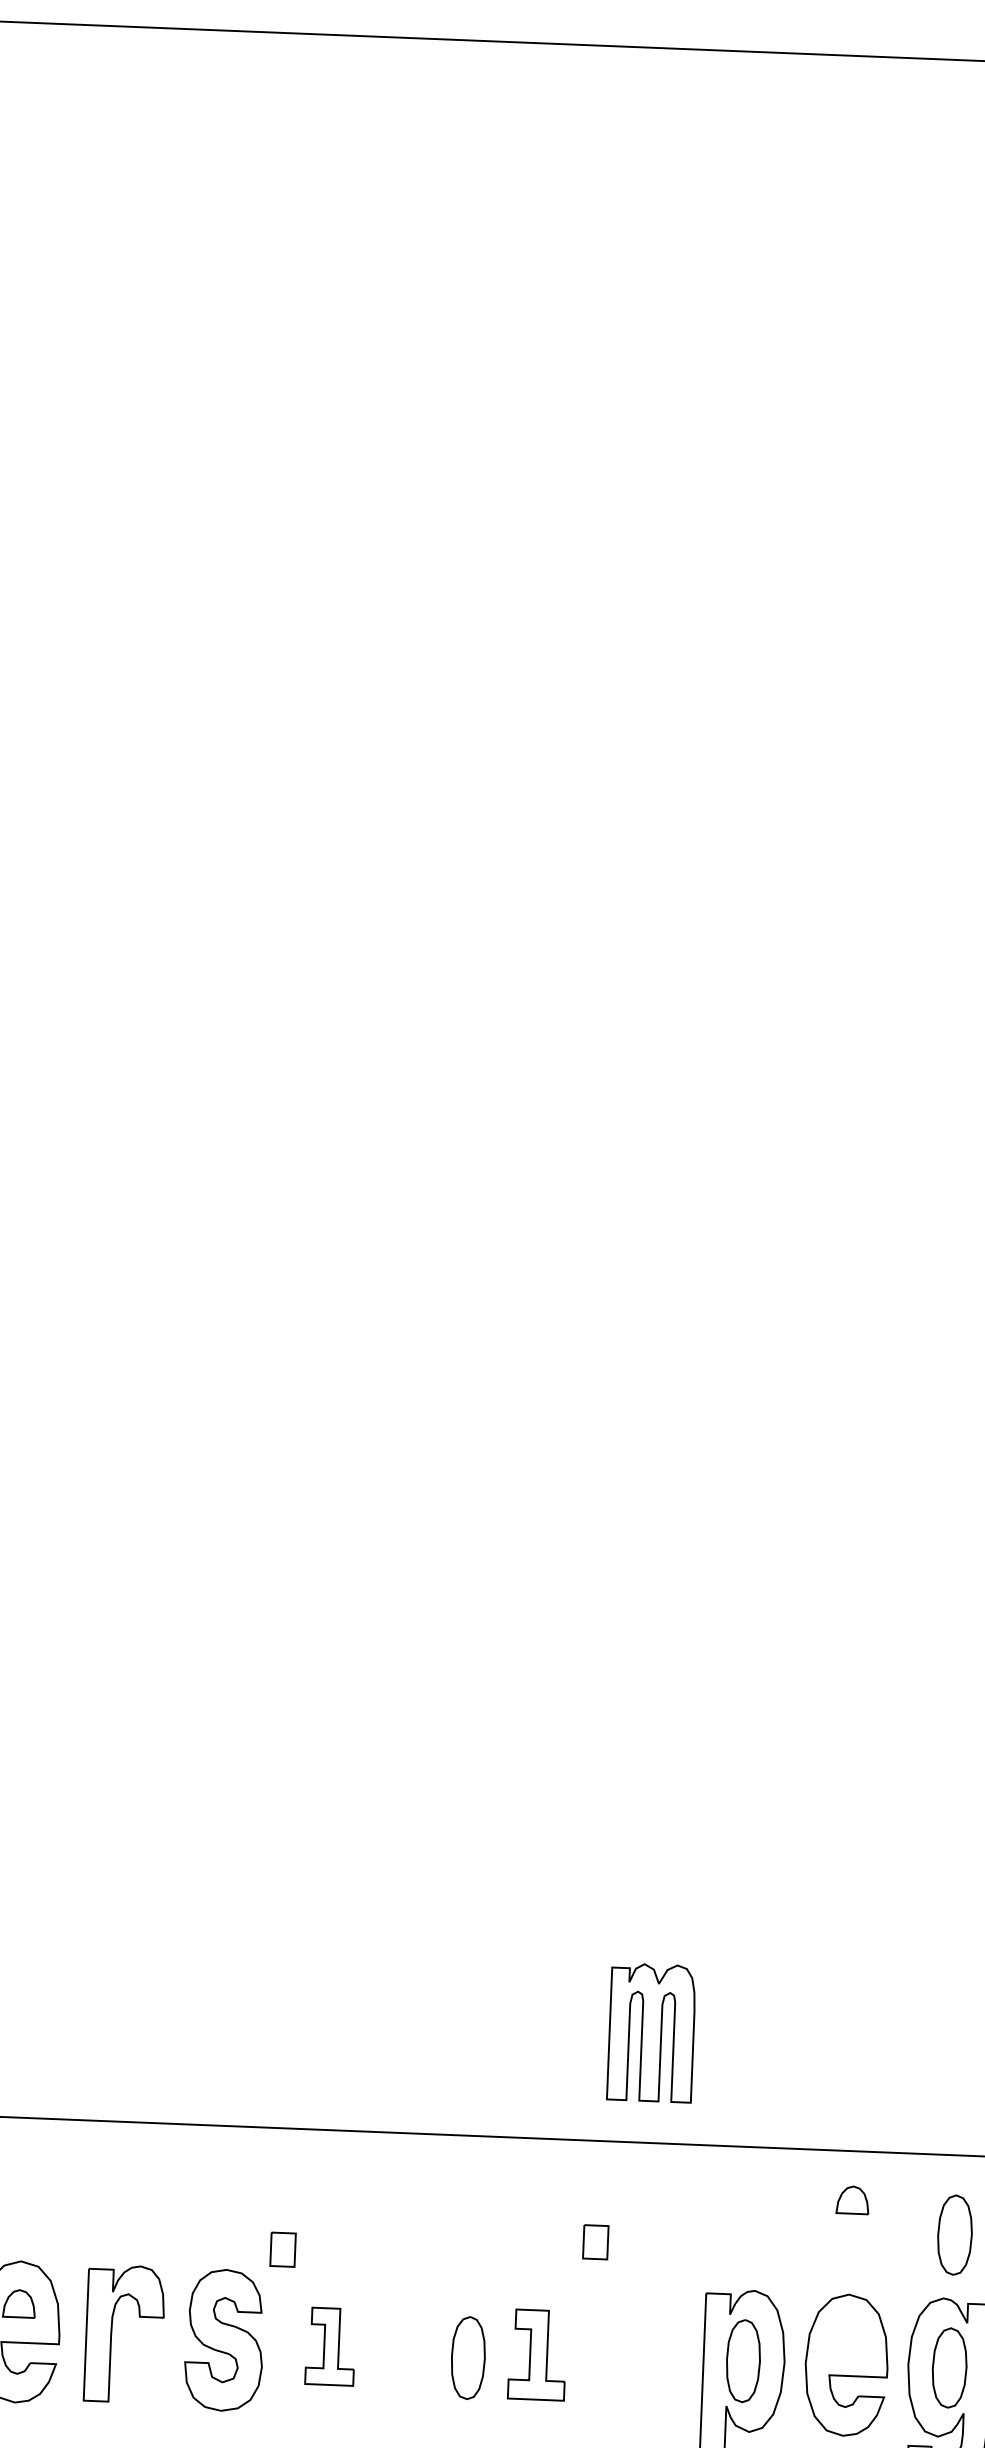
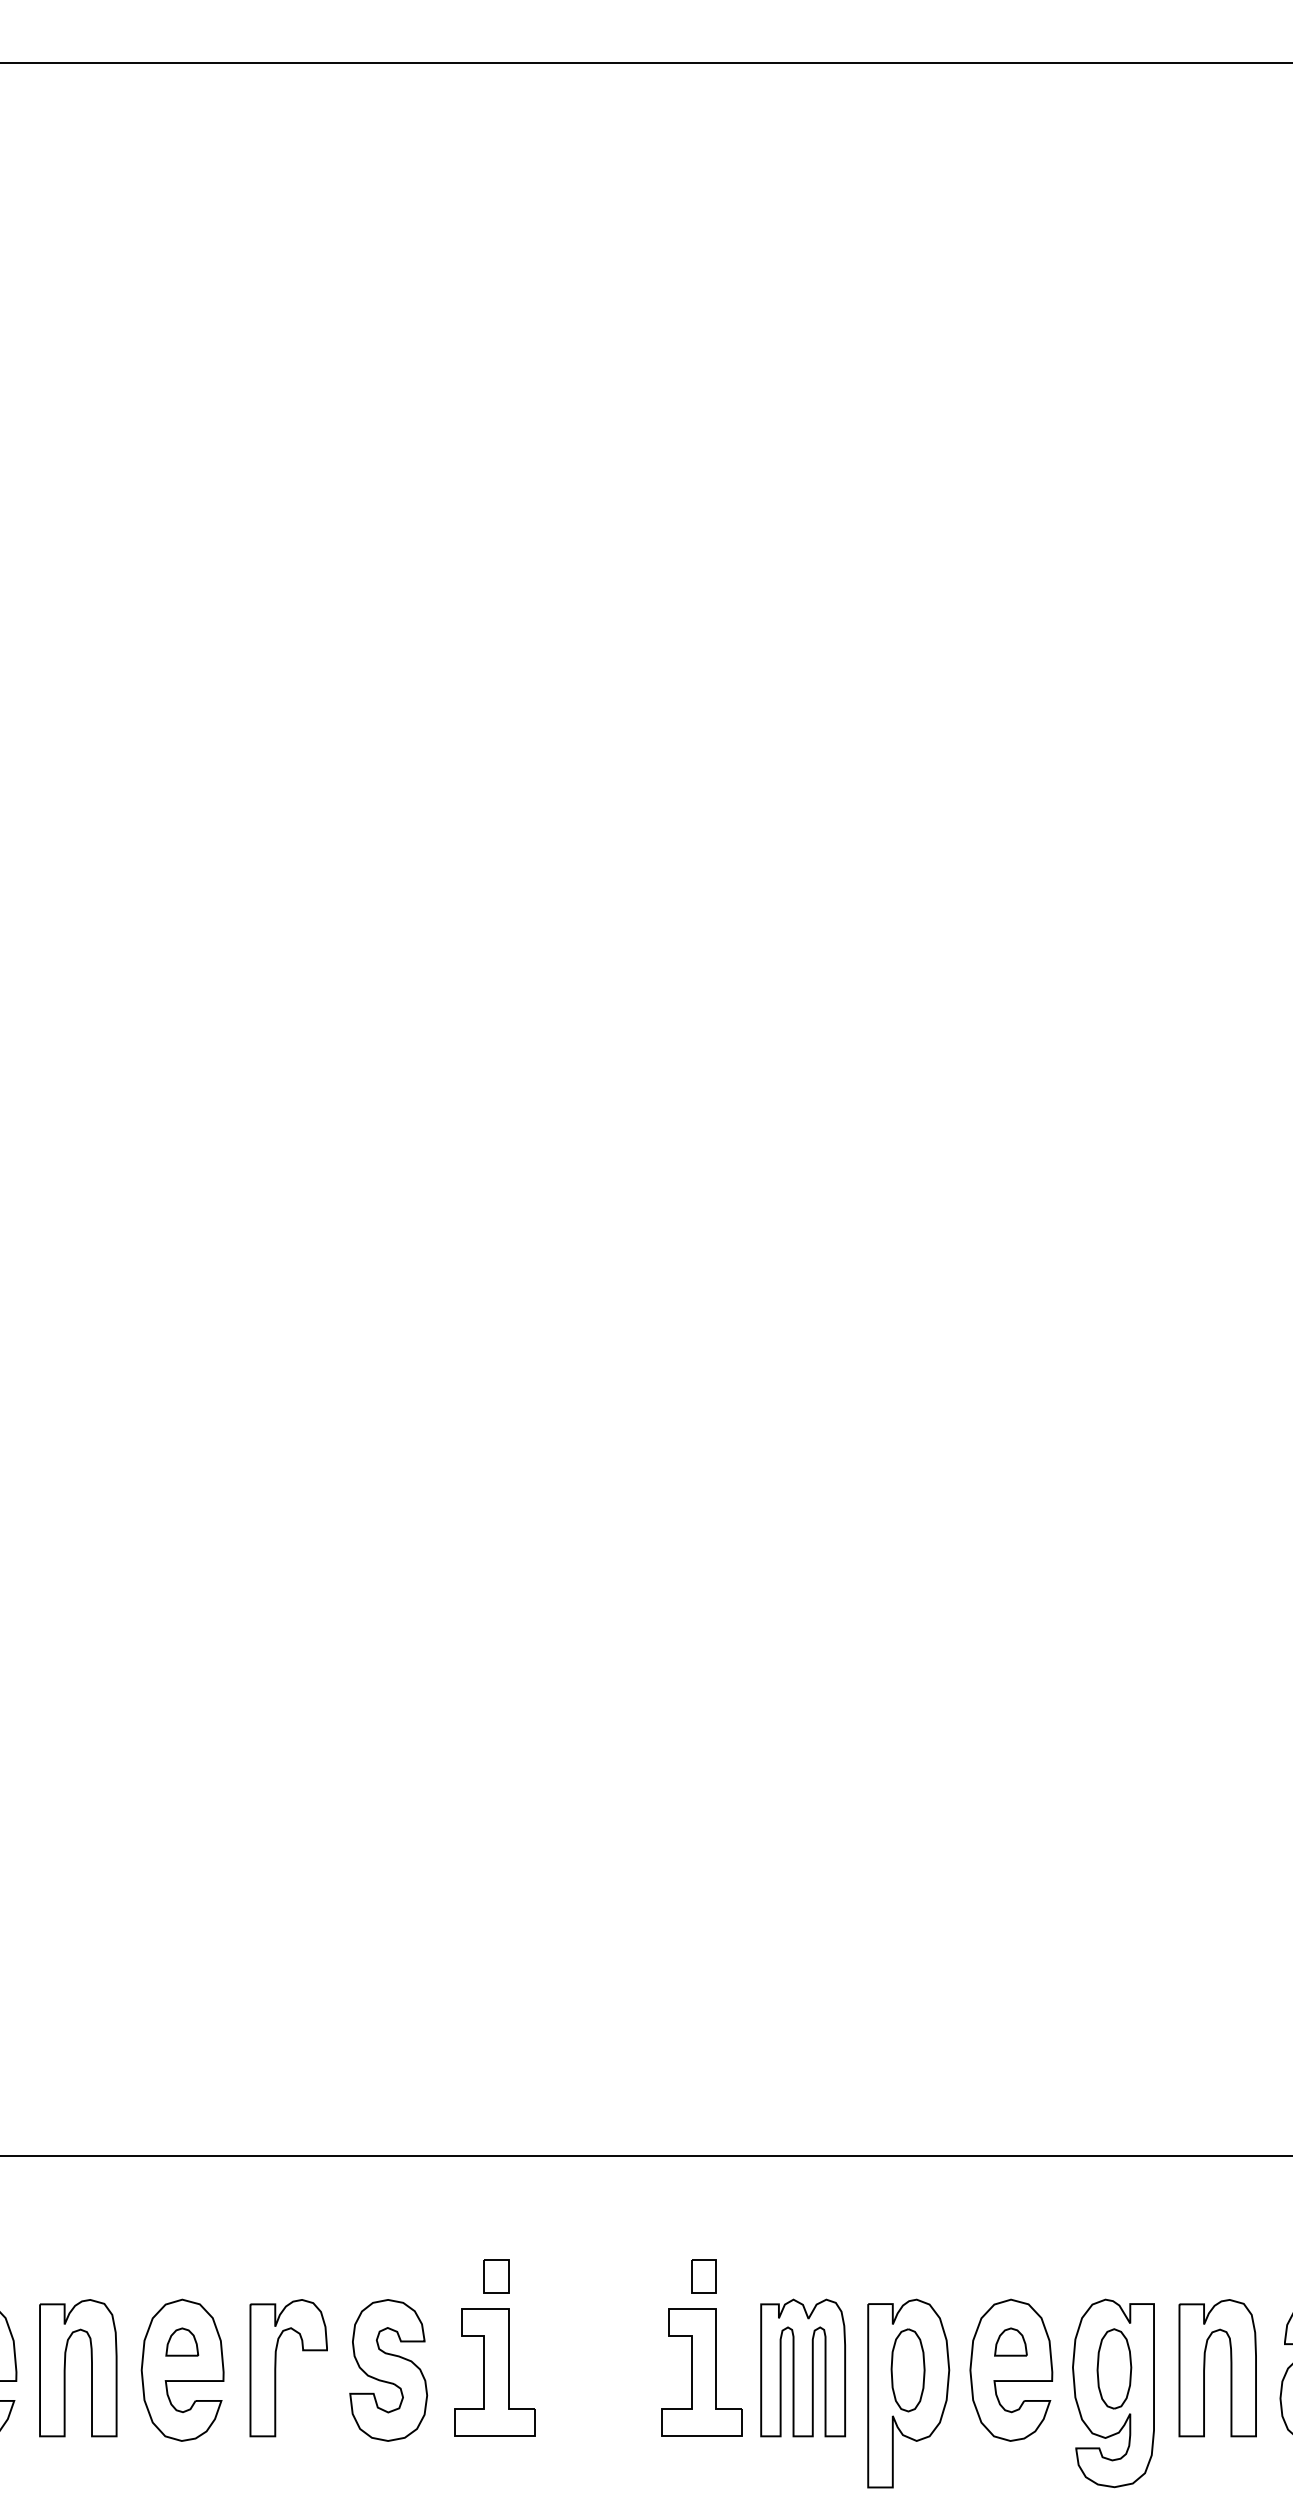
part: (650, 2032) -> (802, 2367), moved
part: (852, 2199) -> (1010, 2341), moved
part: (955, 2234) -> (1114, 2235), removed
part: (595, 2242) -> (703, 2276), moved
part: (282, 2249) -> (496, 2276), moved
part: (330, 2346) -> (494, 2372), size x1.67
part: (536, 2354) -> (701, 2372), size x1.43
part: (467, 2358) -> (632, 2378), removed

